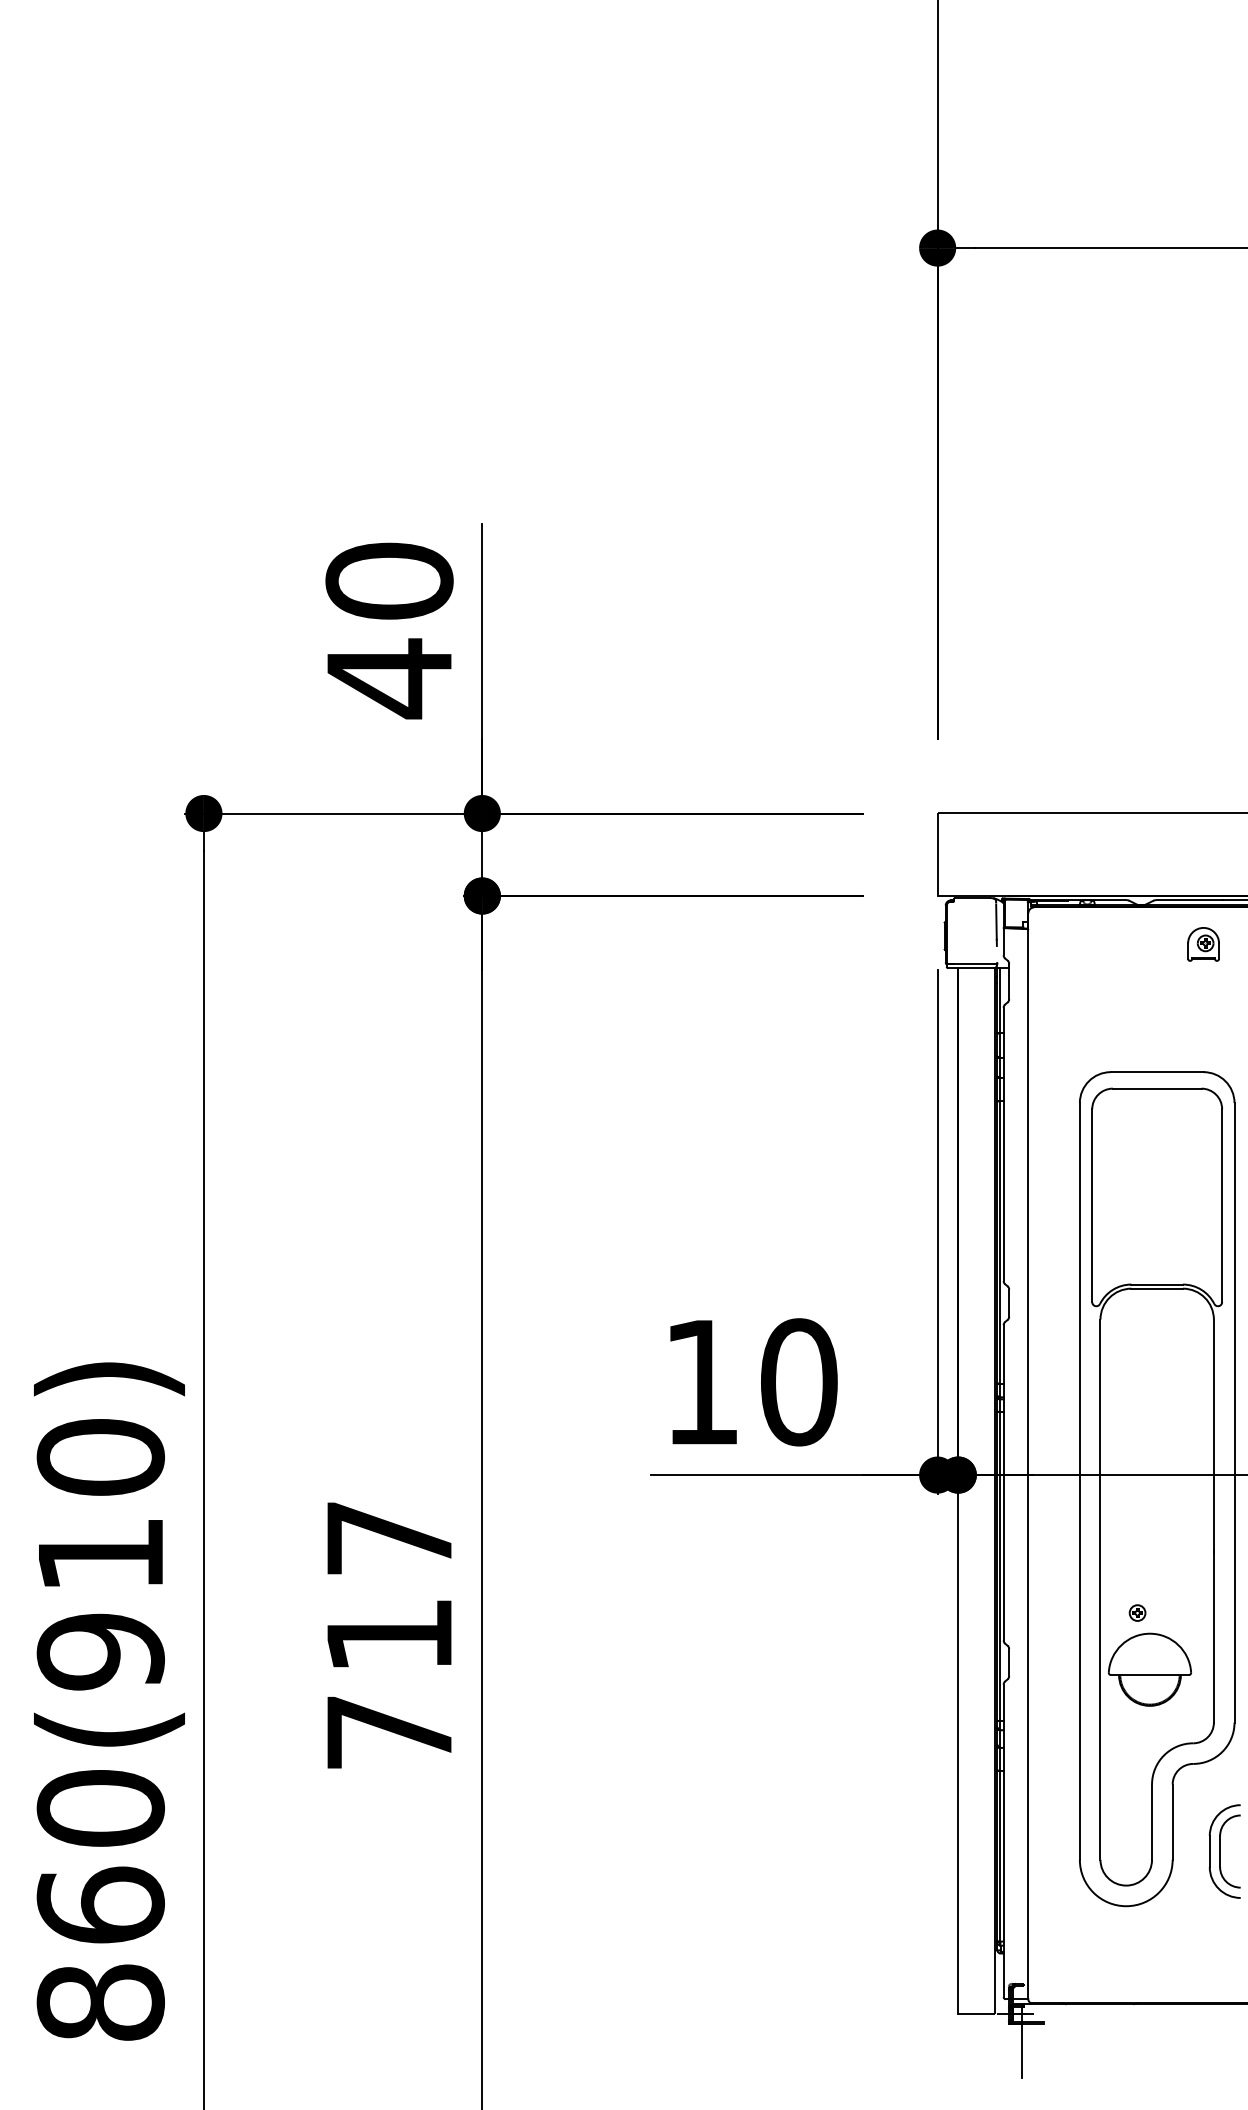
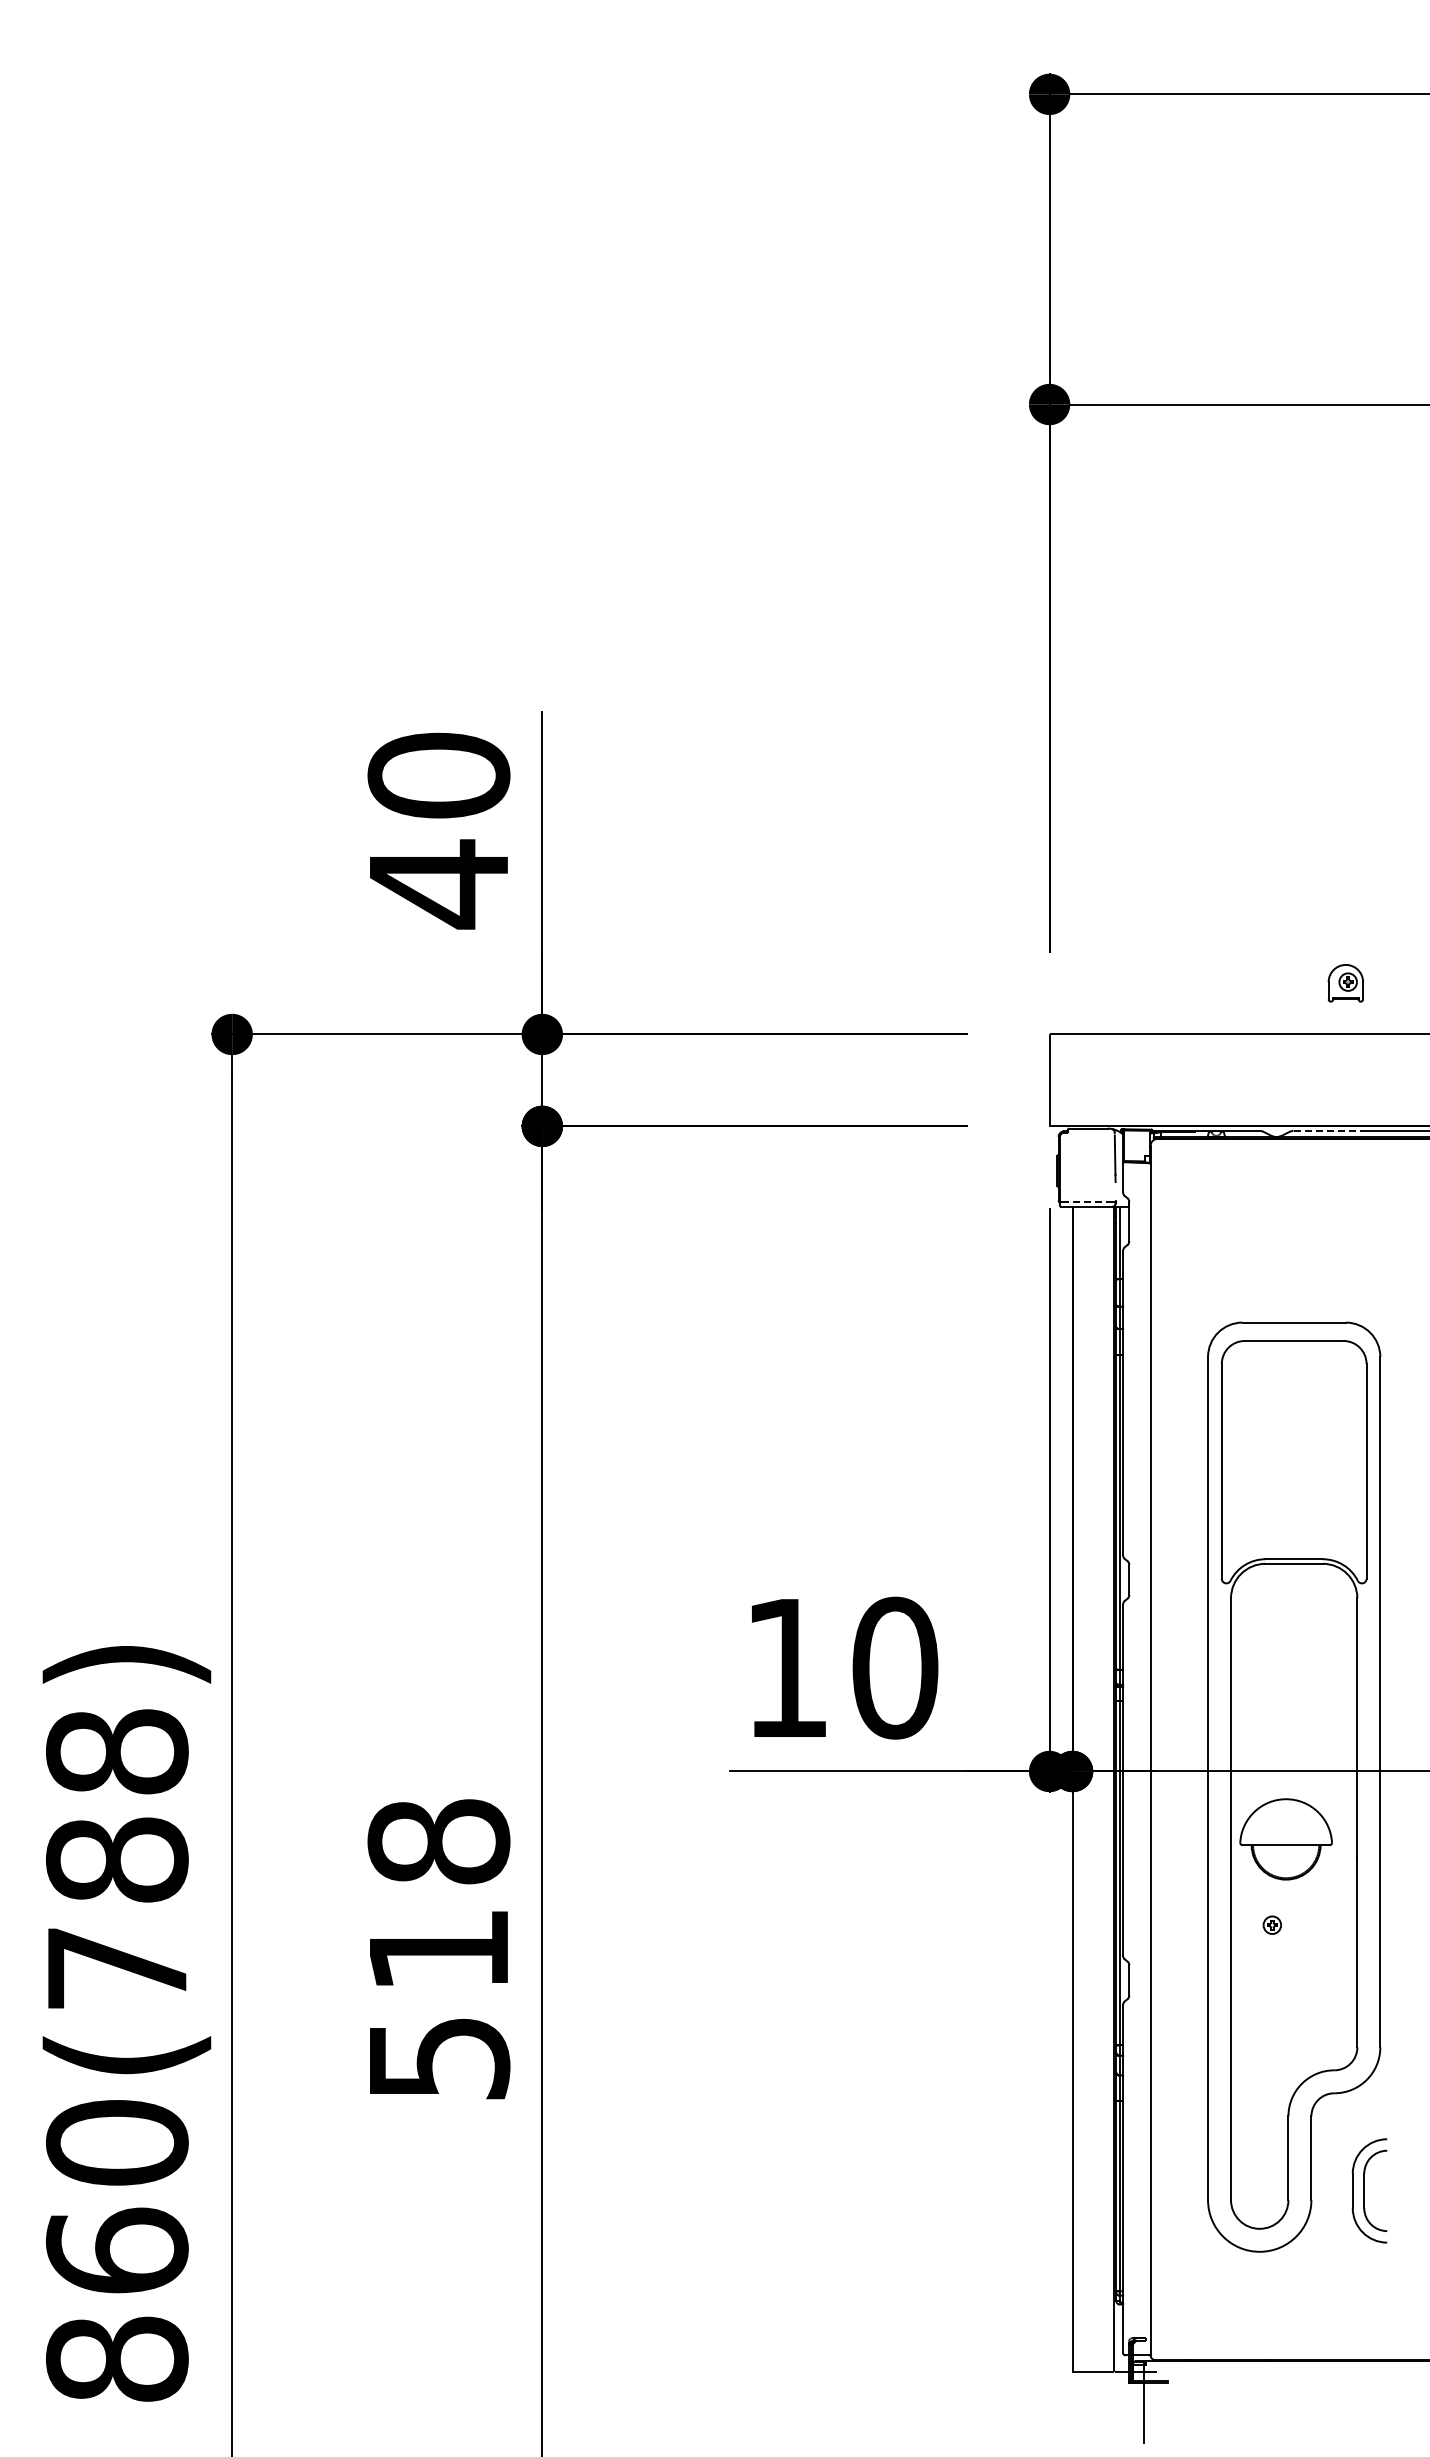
line: (1189, 899) -> (1330, 1130), solid -> dashed
part: (1203, 944) -> (1345, 983), moved
line: (973, 964) -> (1089, 1202), solid -> dashed
text: (100, 1554) -> (117, 1860), 860(910) -> 860(788)
text: (389, 1634) -> (438, 1949), 717 -> 518
part: (1149, 1669) -> (1285, 1839), moved

